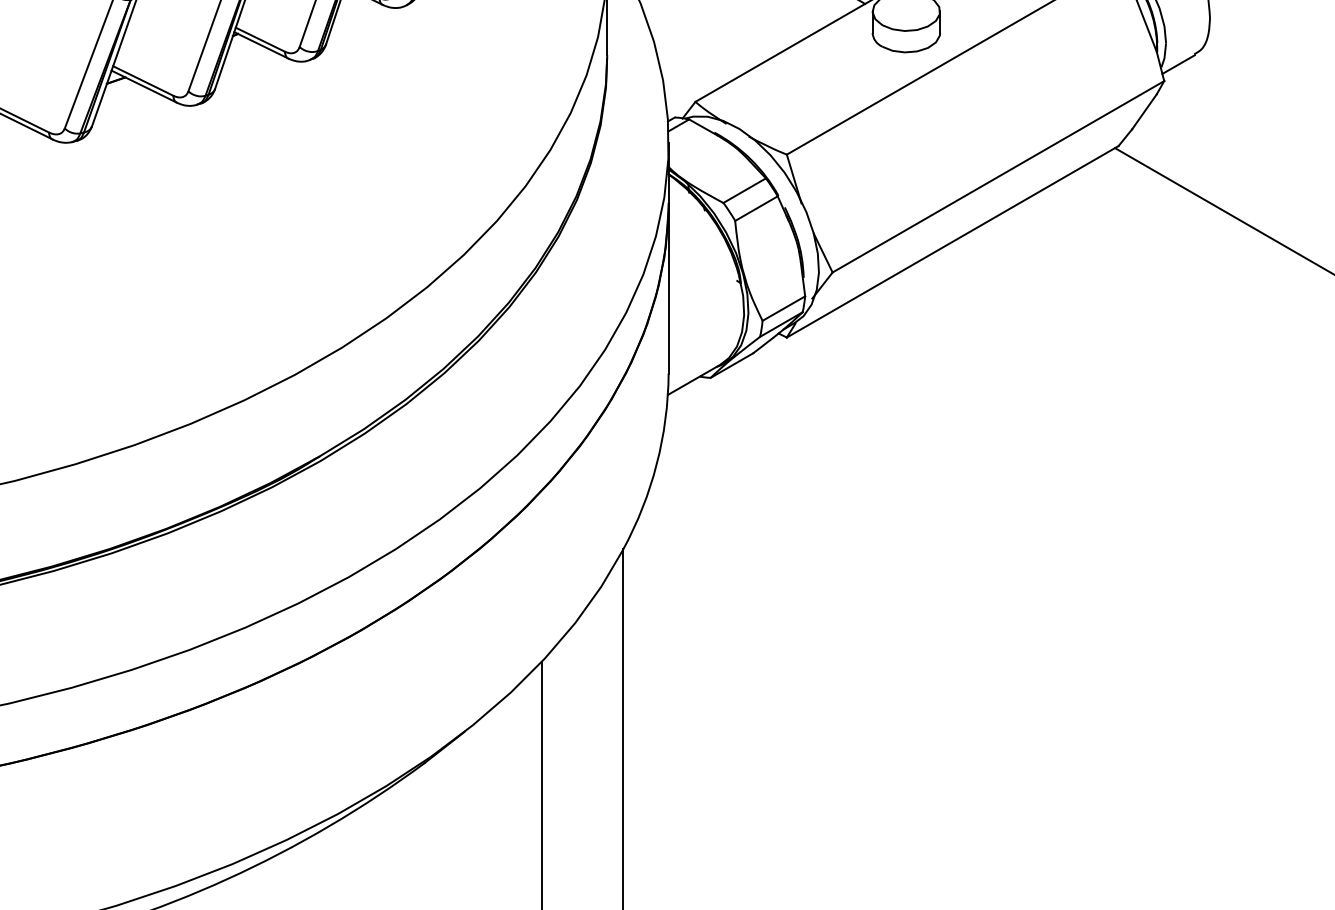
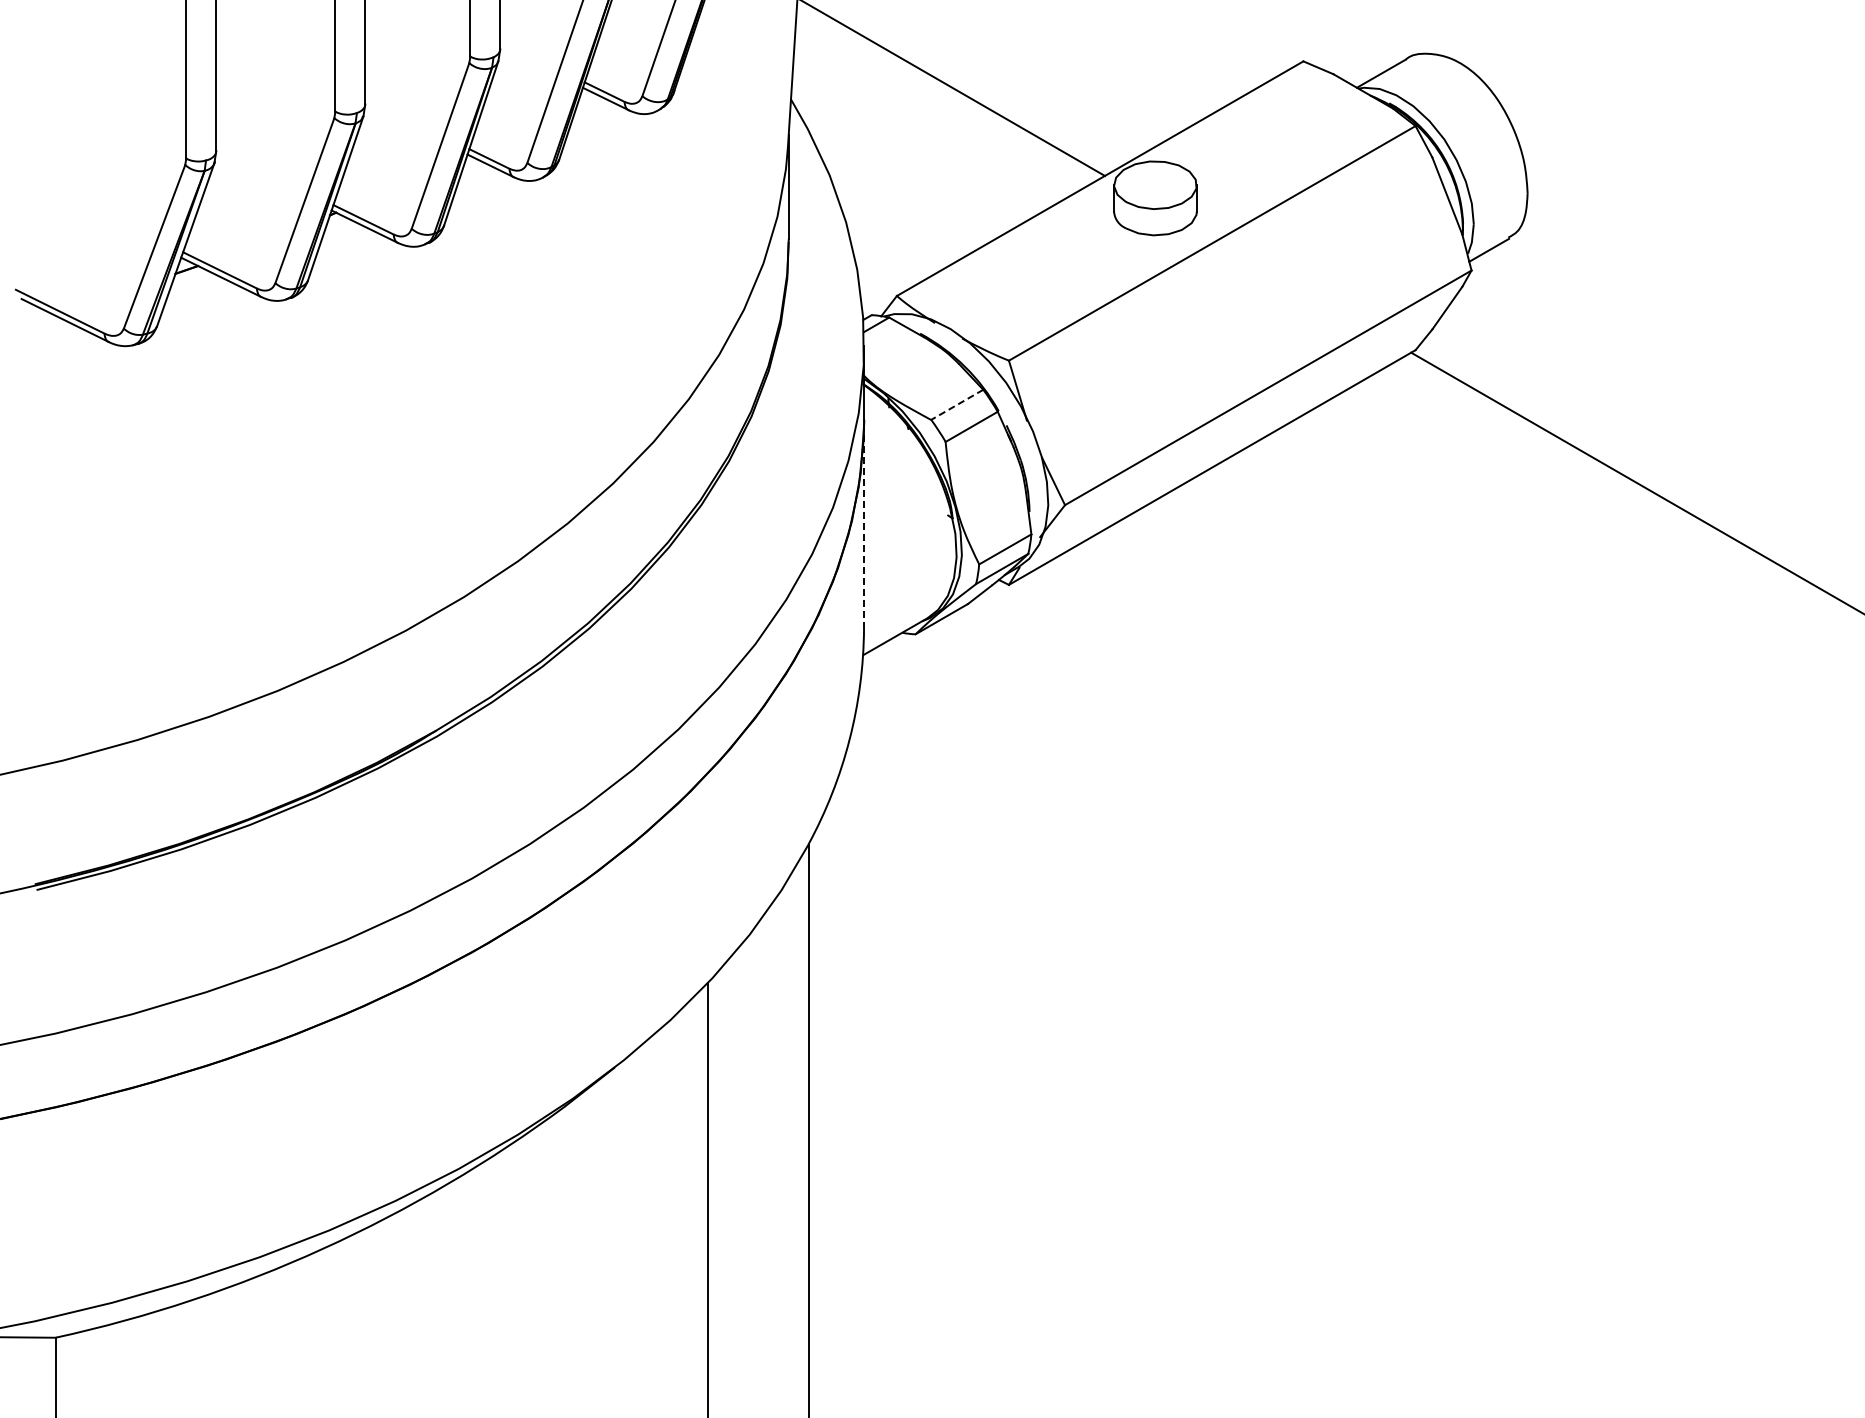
line: (744, 191) -> (956, 405), solid -> dashed
line: (669, 288) -> (864, 524), solid -> dashed

